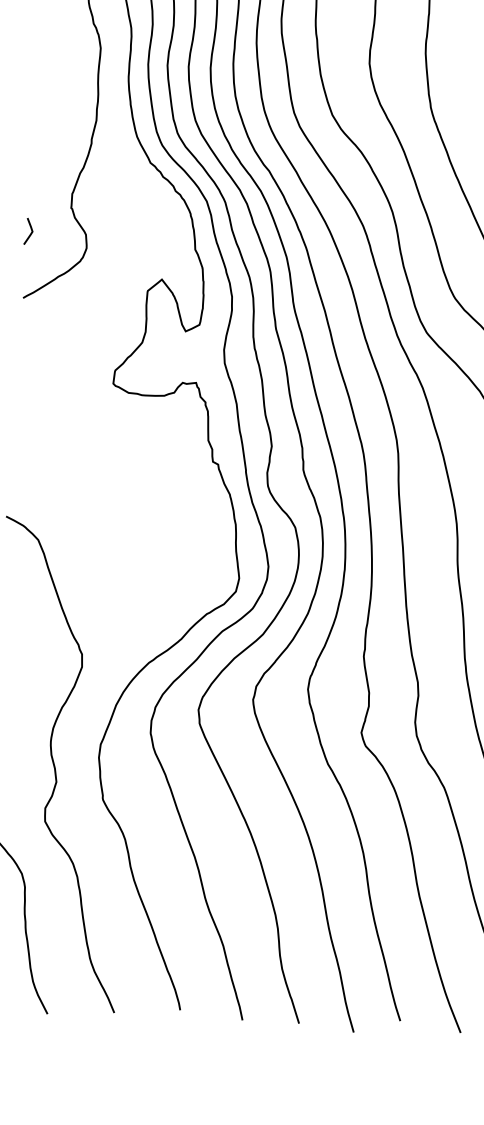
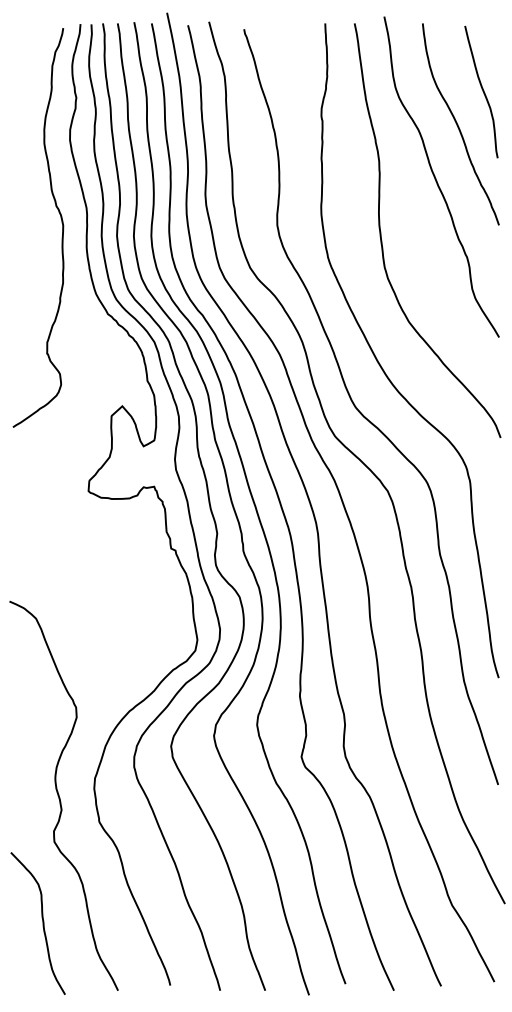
line: (30, 229) -> (15, 372), removed

